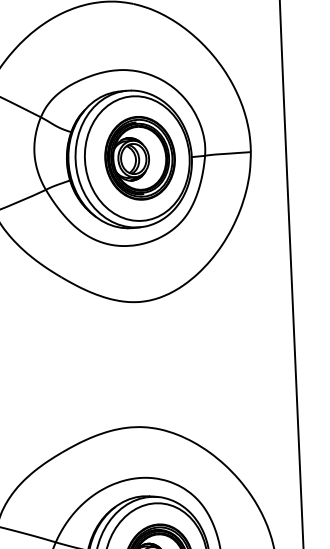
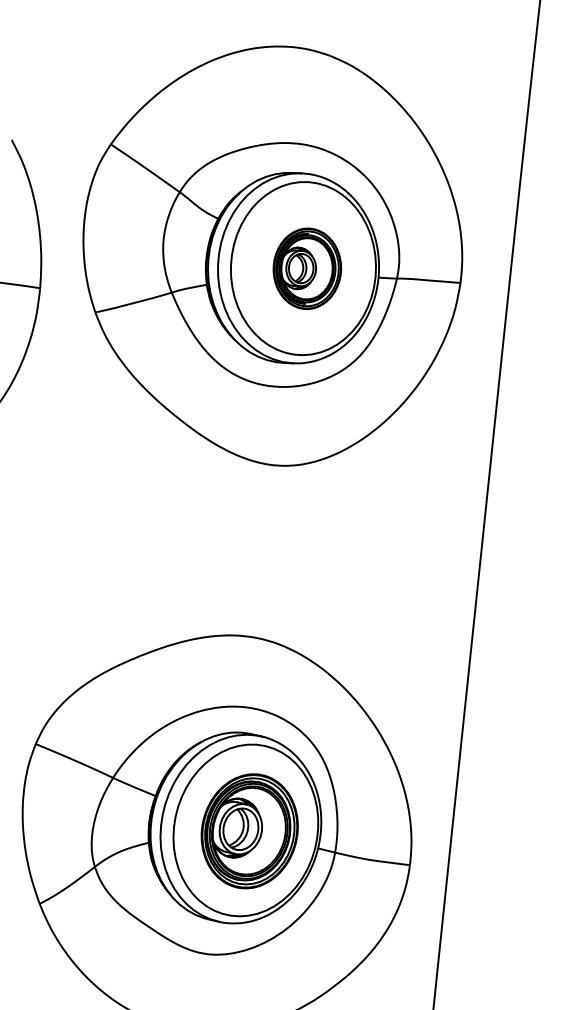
part: (140, 158) -> (307, 268), size x0.7

